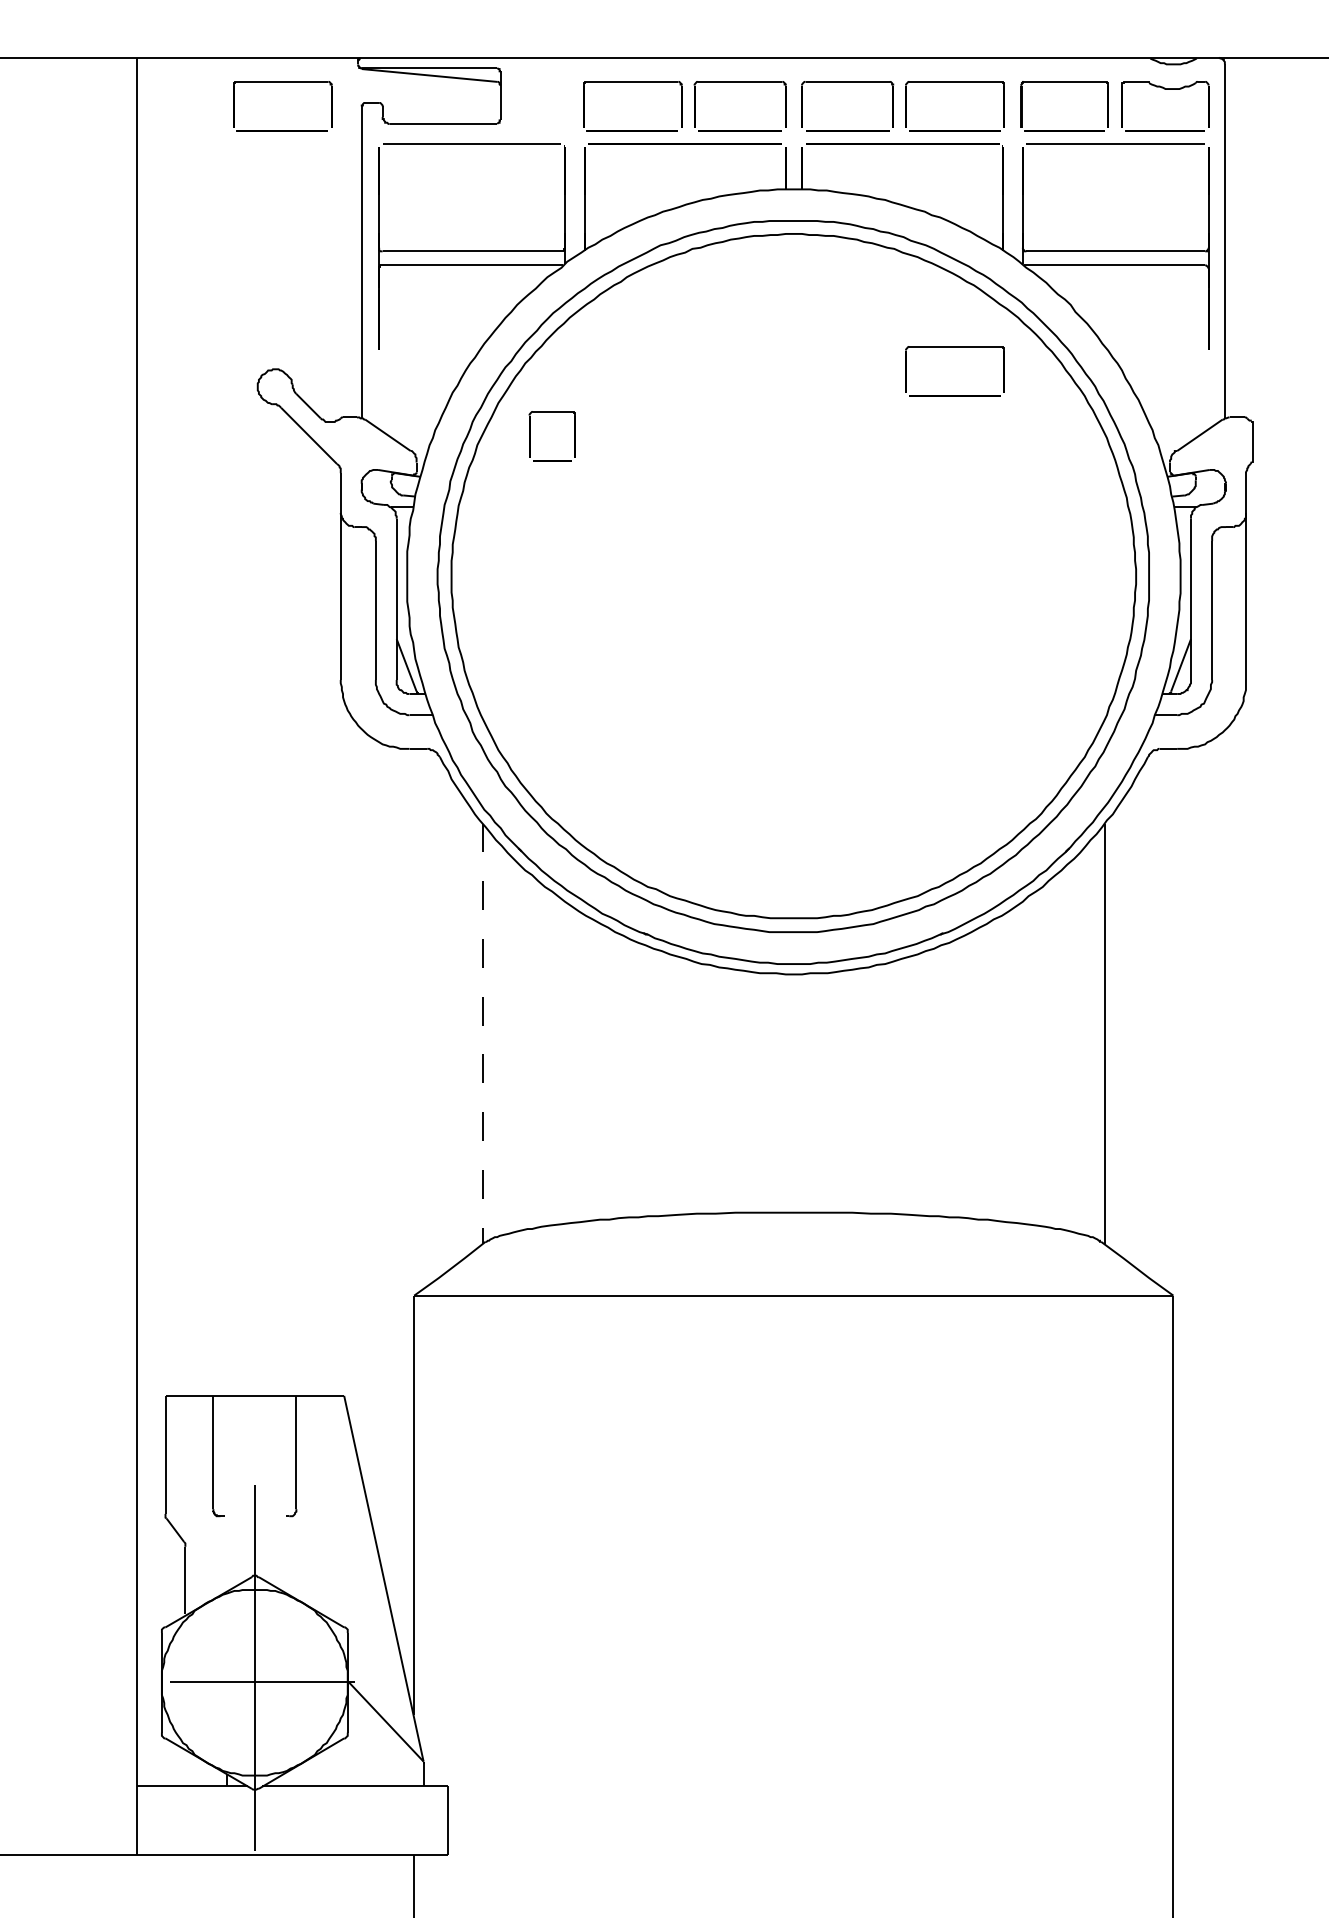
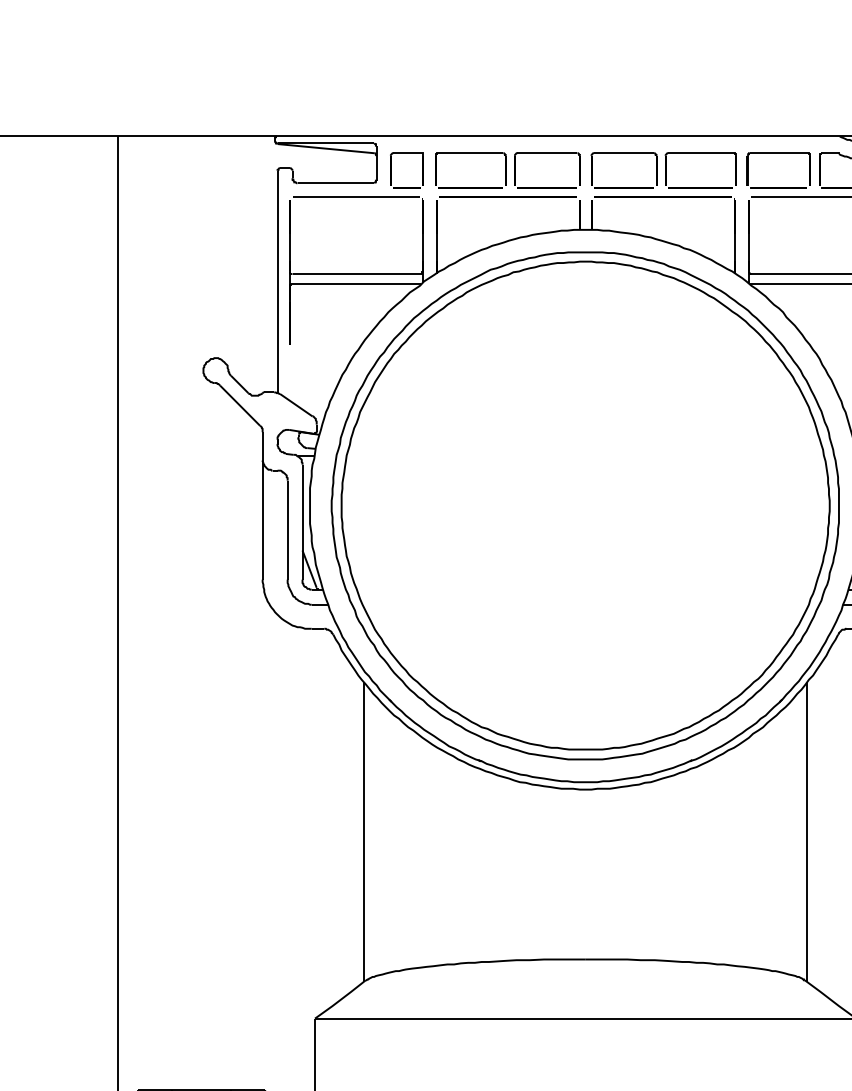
part: (282, 82) -> (221, 153), removed
part: (954, 347) -> (700, 342), removed
part: (530, 436) -> (391, 170), moved
line: (483, 1034) -> (364, 832), dashed -> solid

